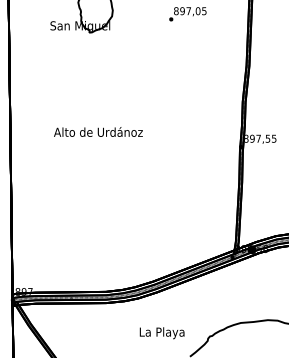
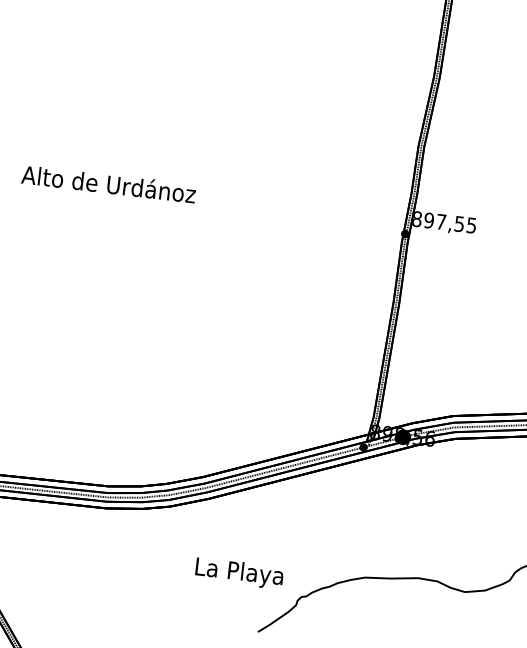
text: (98, 131) -> (109, 183), moved
text: (161, 333) -> (238, 573), moved

